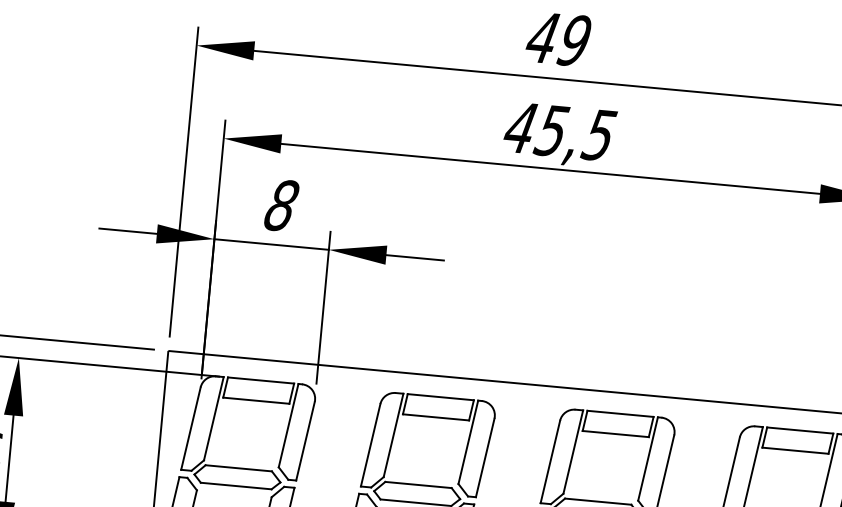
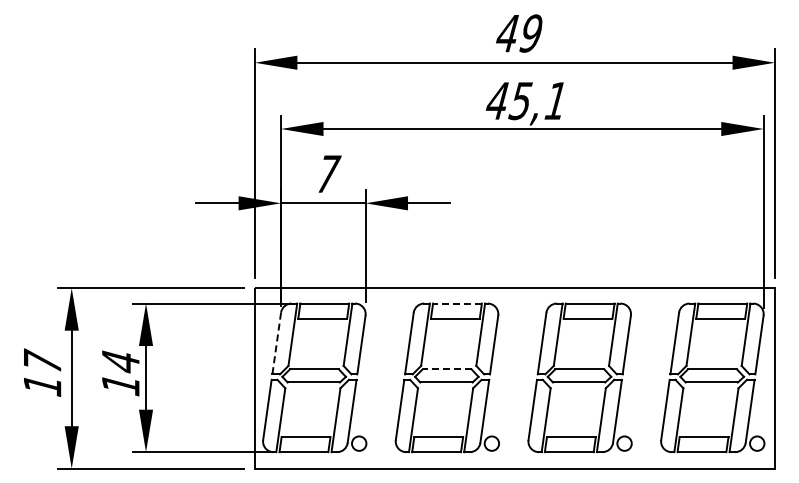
text: (598, 135) -> (555, 101), 45,5 -> 45,1
text: (282, 204) -> (328, 173), 8 -> 7
line: (439, 396) -> (456, 303), solid -> dashed
line: (190, 429) -> (276, 344), solid -> dashed
line: (417, 485) -> (446, 369), solid -> dashed

